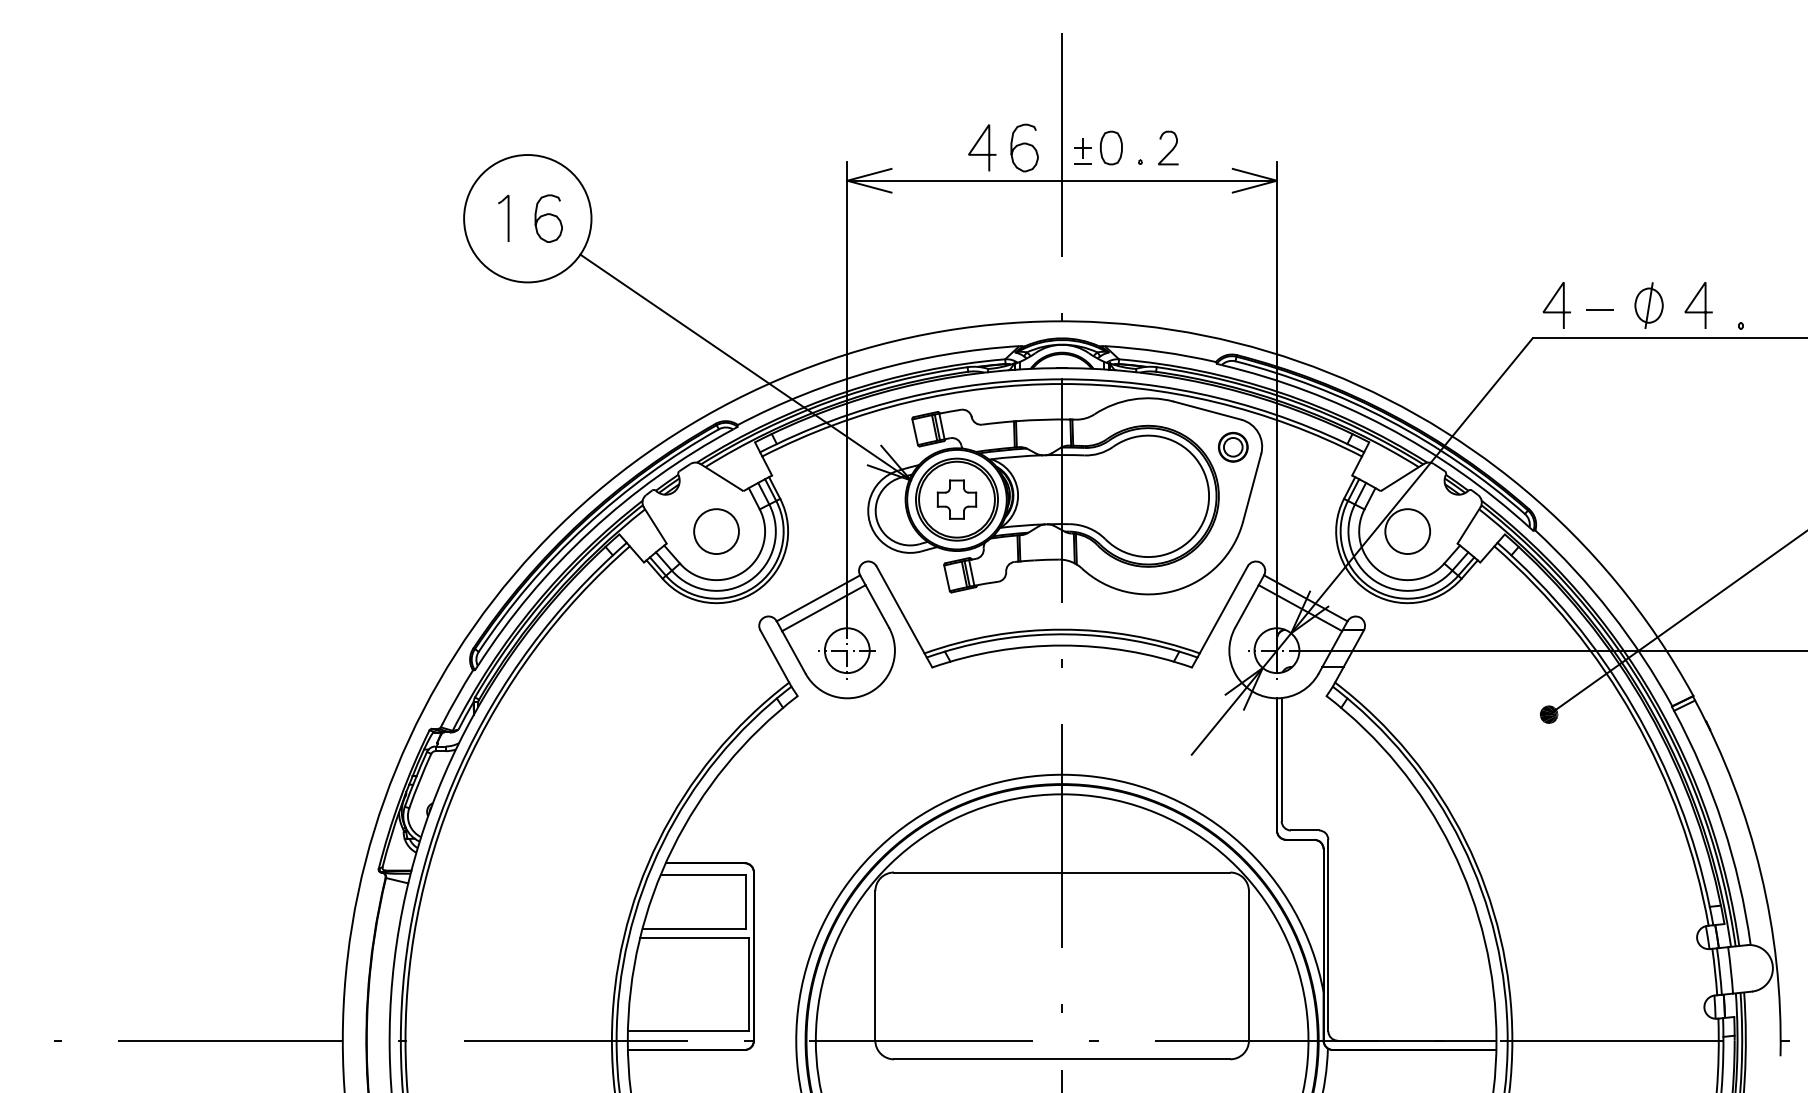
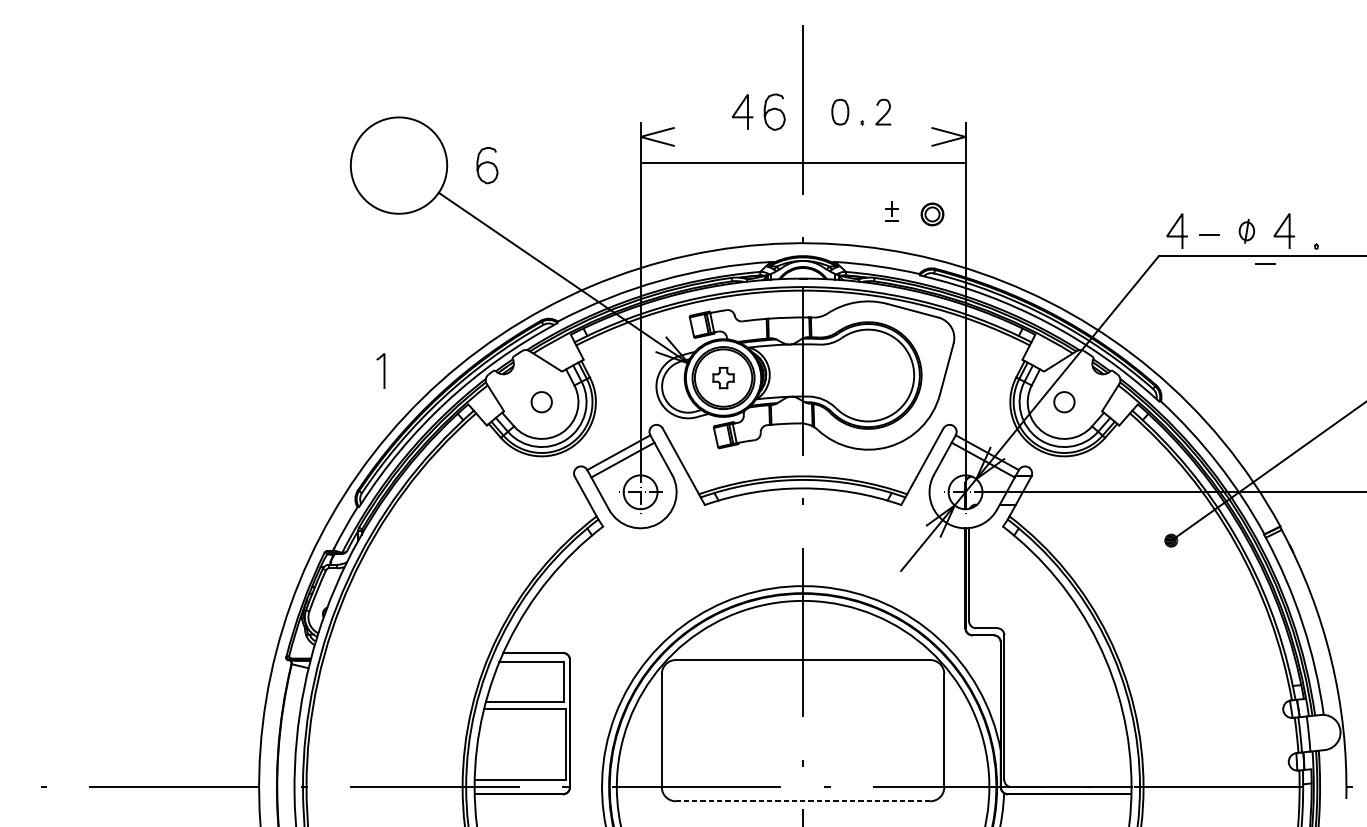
part: (1082, 151) -> (891, 211), moved
line: (1061, 180) -> (802, 163), moved
curve: (548, 215) -> (487, 163), moved
part: (503, 217) -> (380, 370), moved
part: (1648, 305) -> (1246, 231), size x0.7
line: (1673, 348) -> (1265, 263), added
part: (1232, 446) -> (931, 213), moved
part: (956, 499) -> (723, 377), size x0.7
circle: (716, 531) -> (541, 402), size x0.6
circle: (1407, 531) -> (1064, 402), size x0.6
line: (1061, 1059) -> (802, 801), solid -> dashed

